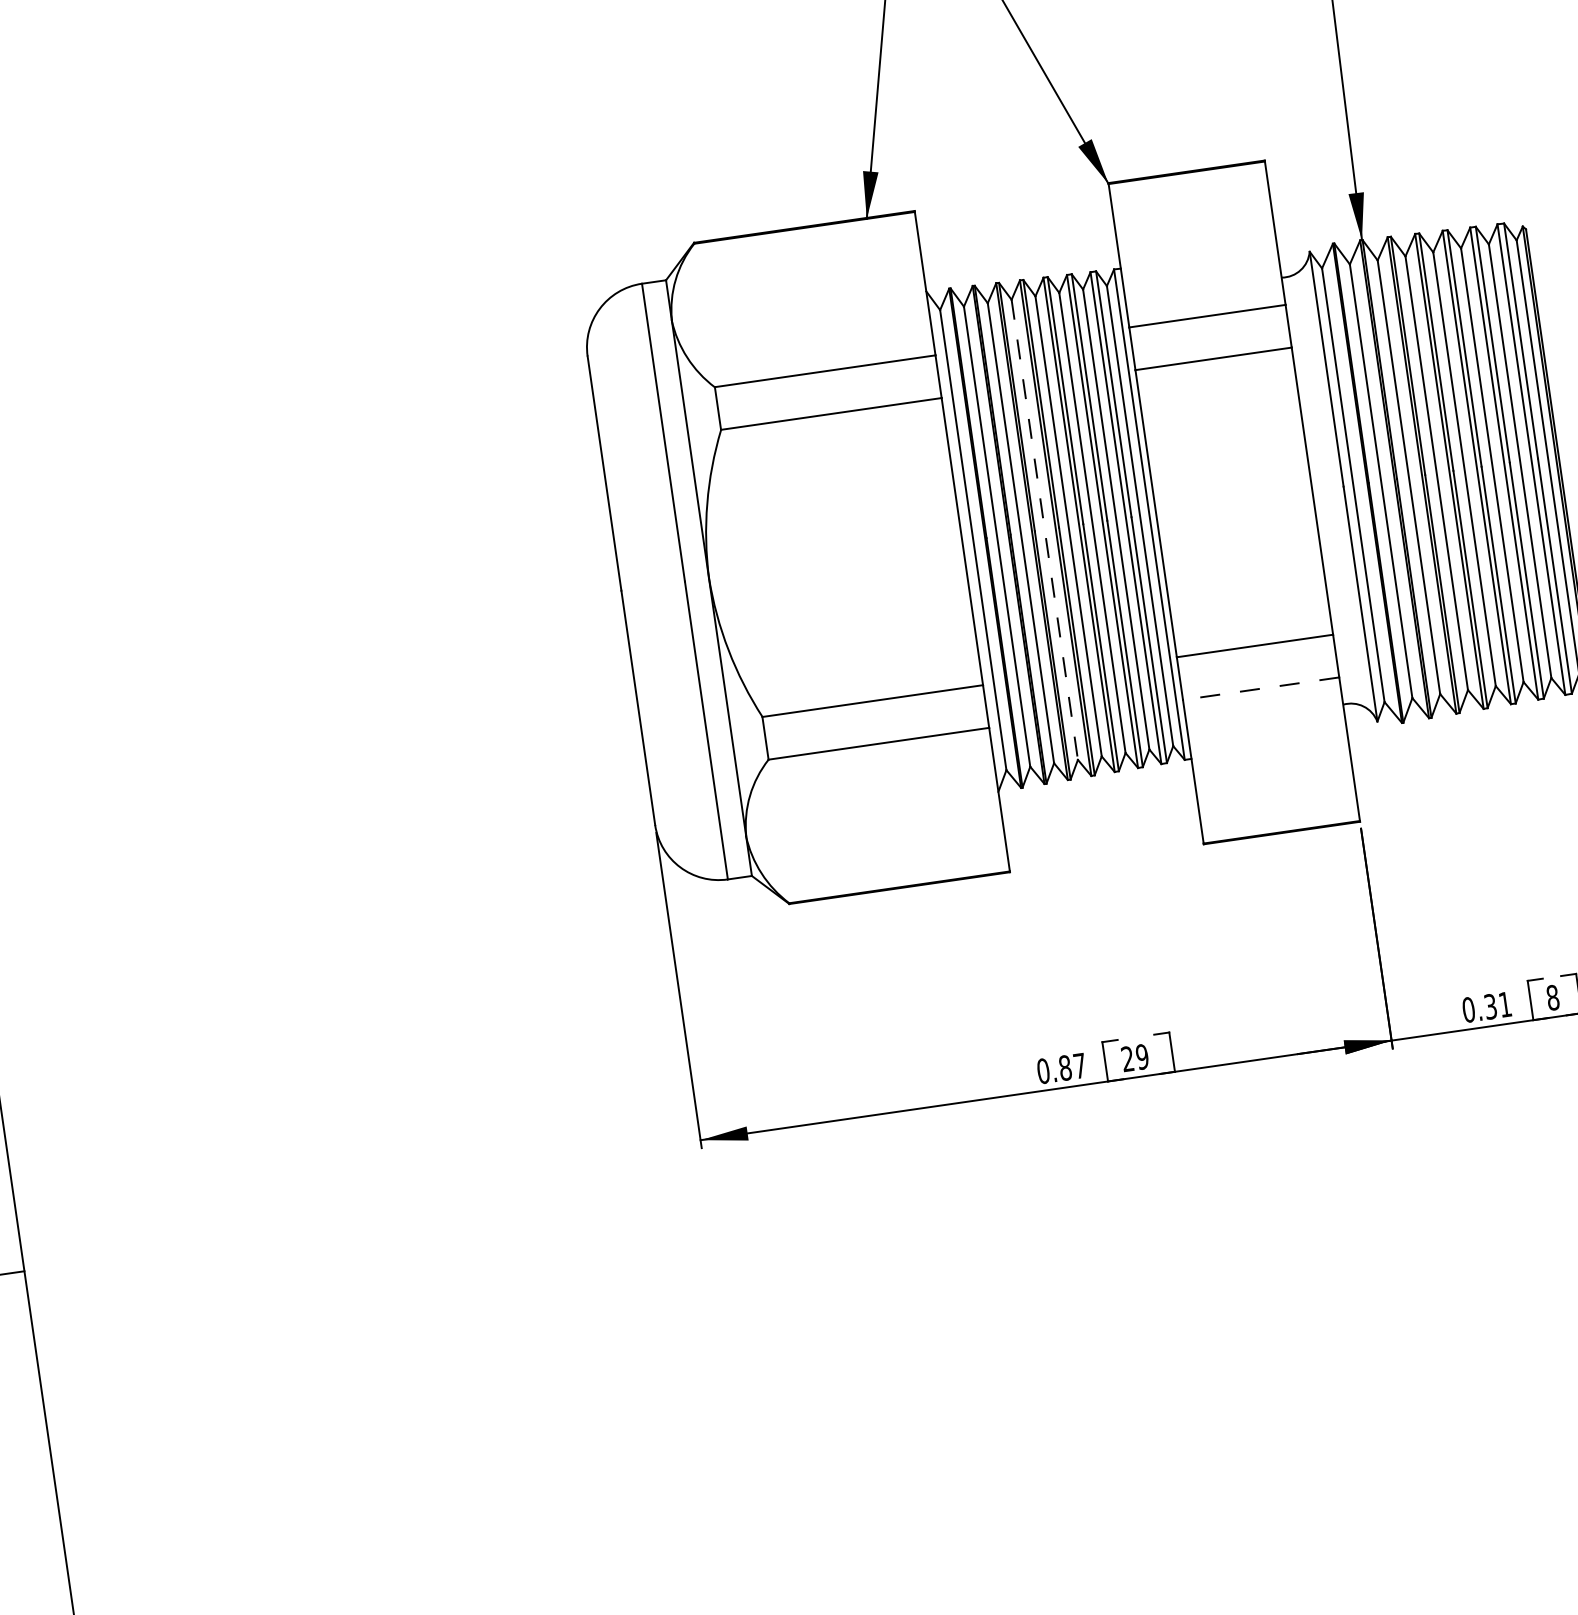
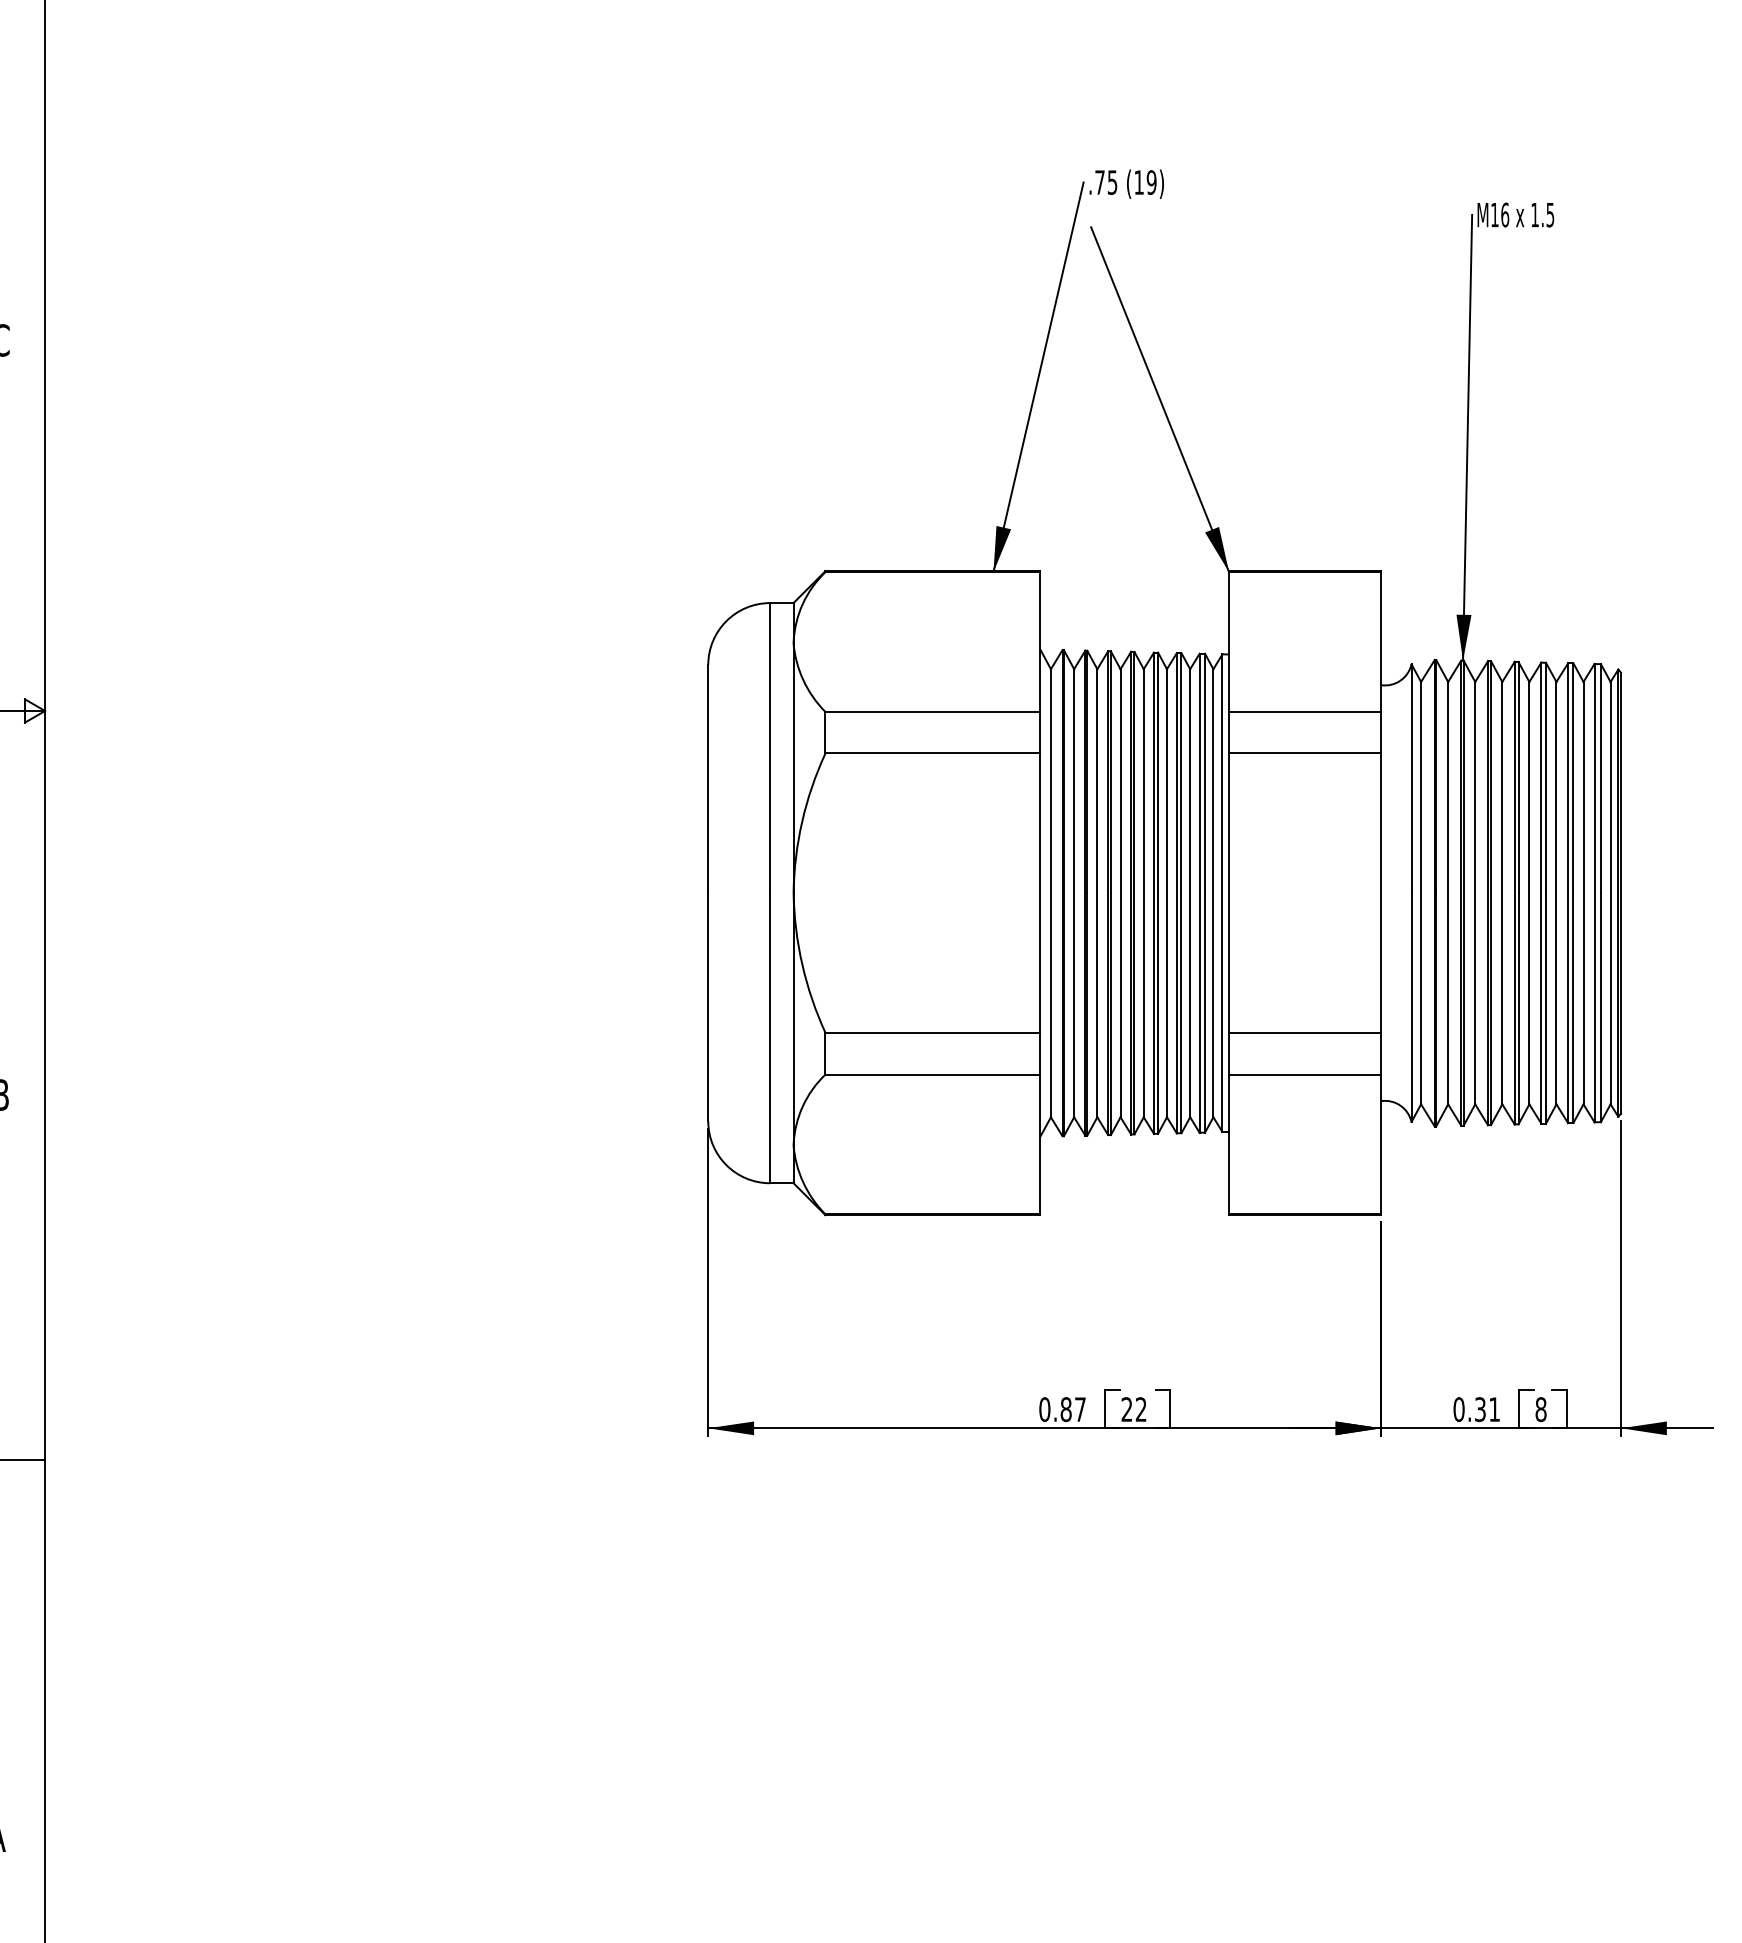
line: (1044, 530) -> (1120, 893), dashed -> solid
line: (1260, 688) -> (1304, 1074), dashed -> solid
text: (1141, 1056) -> (1140, 1409), 29 -> 22

